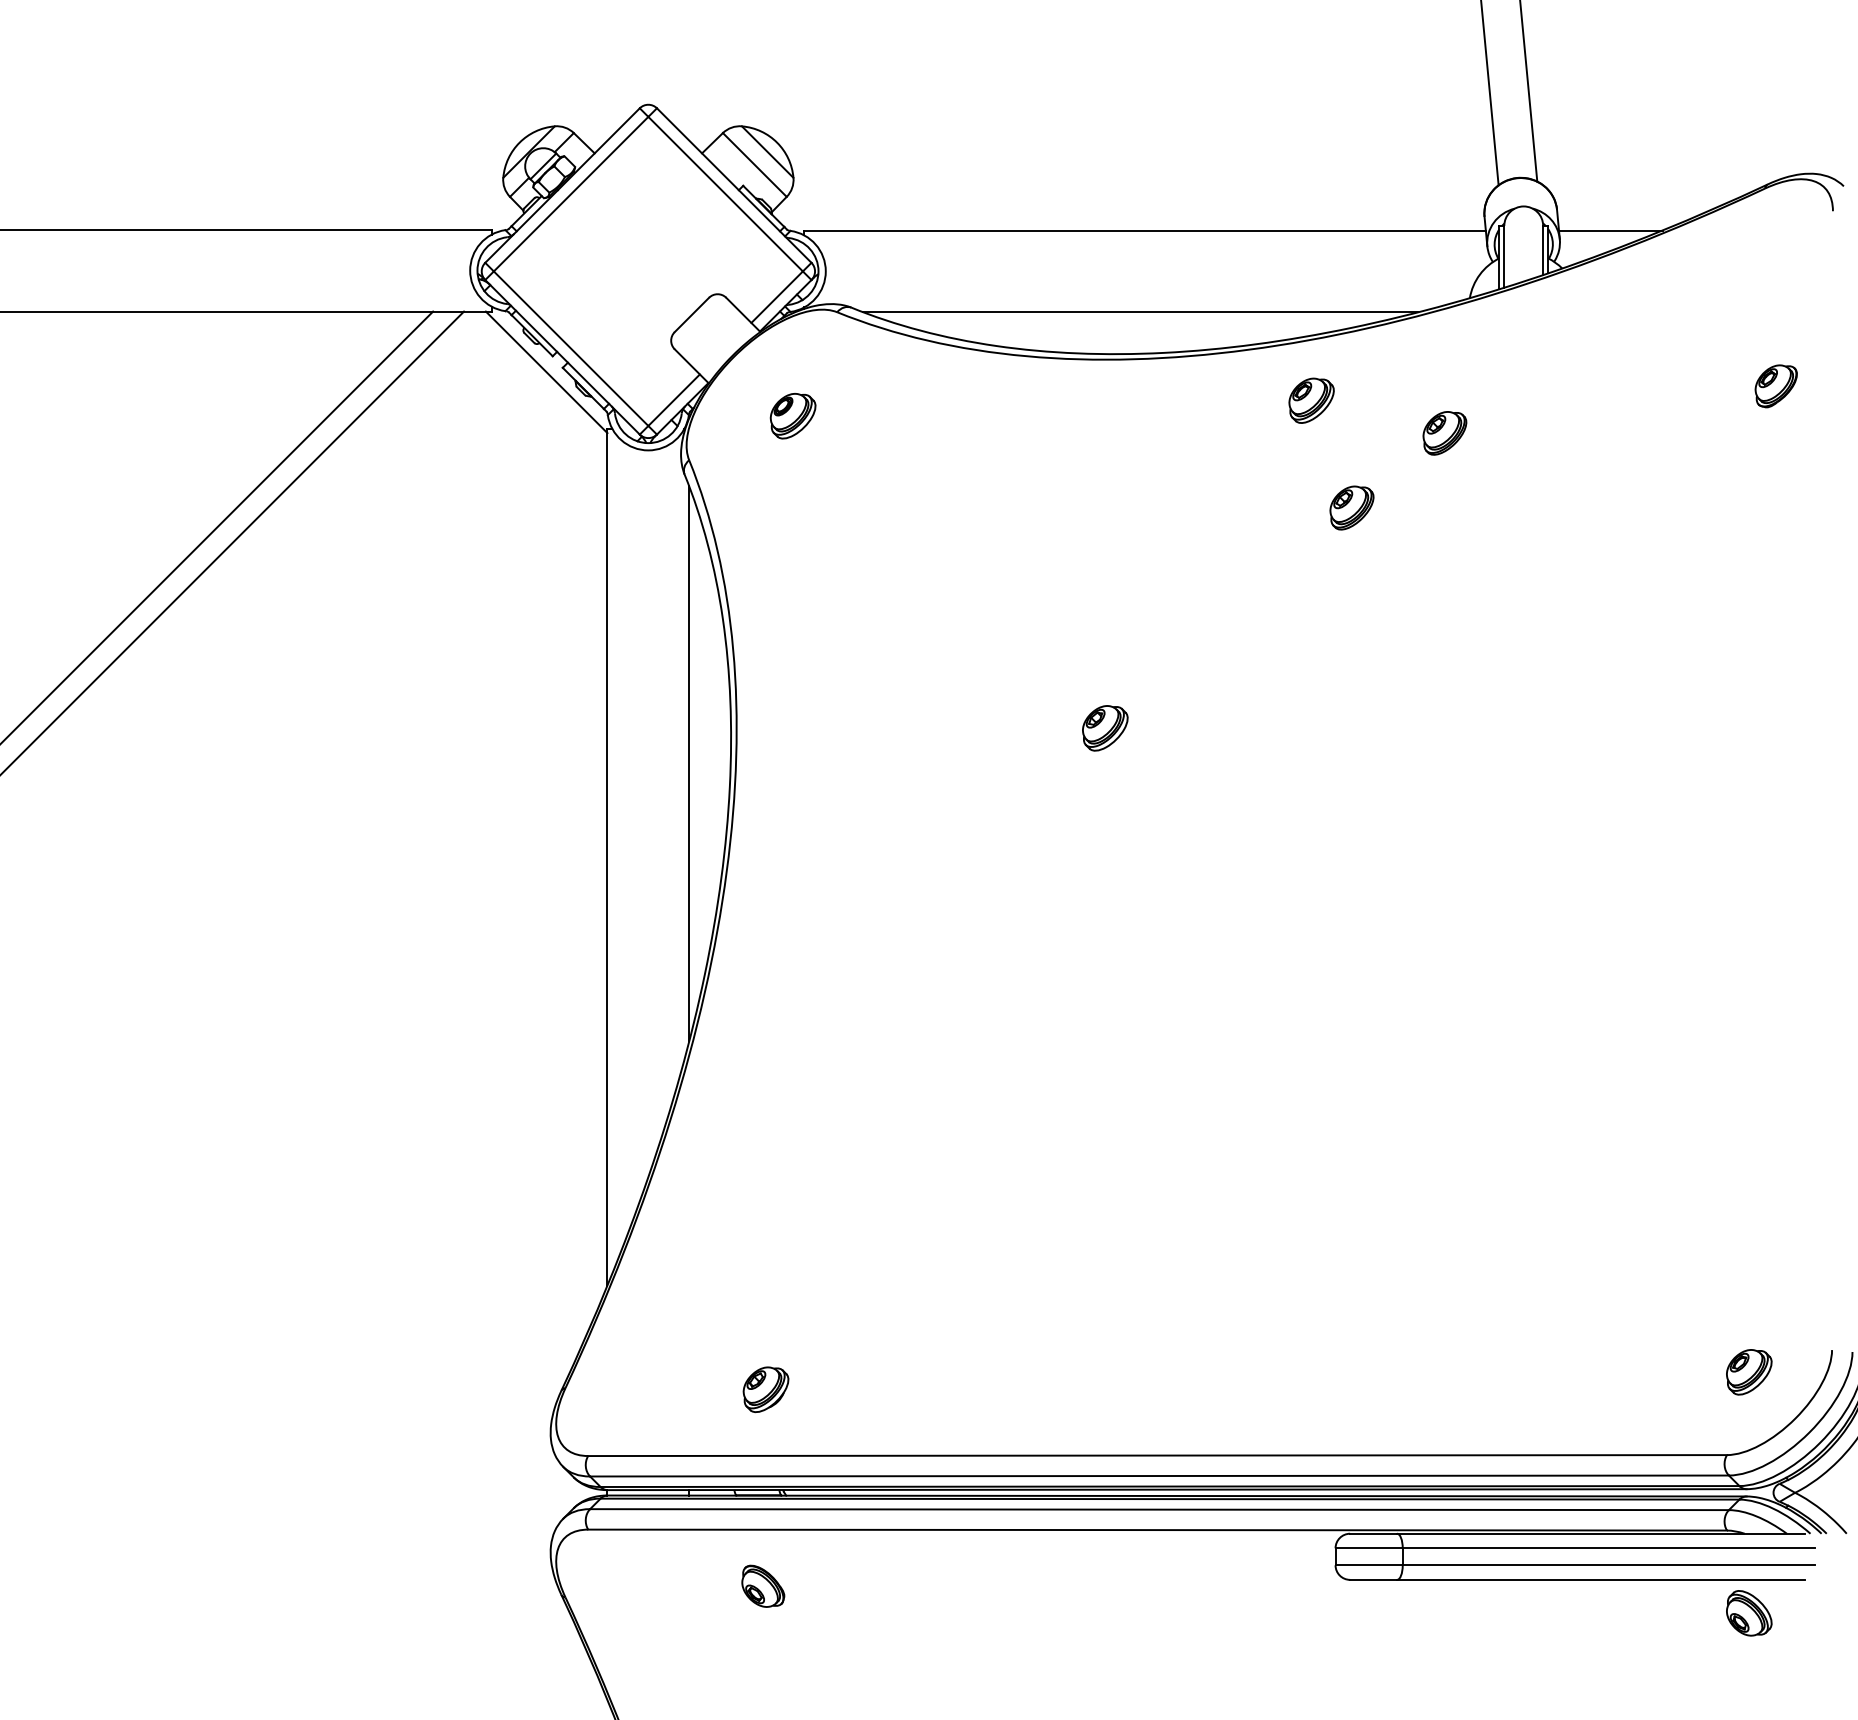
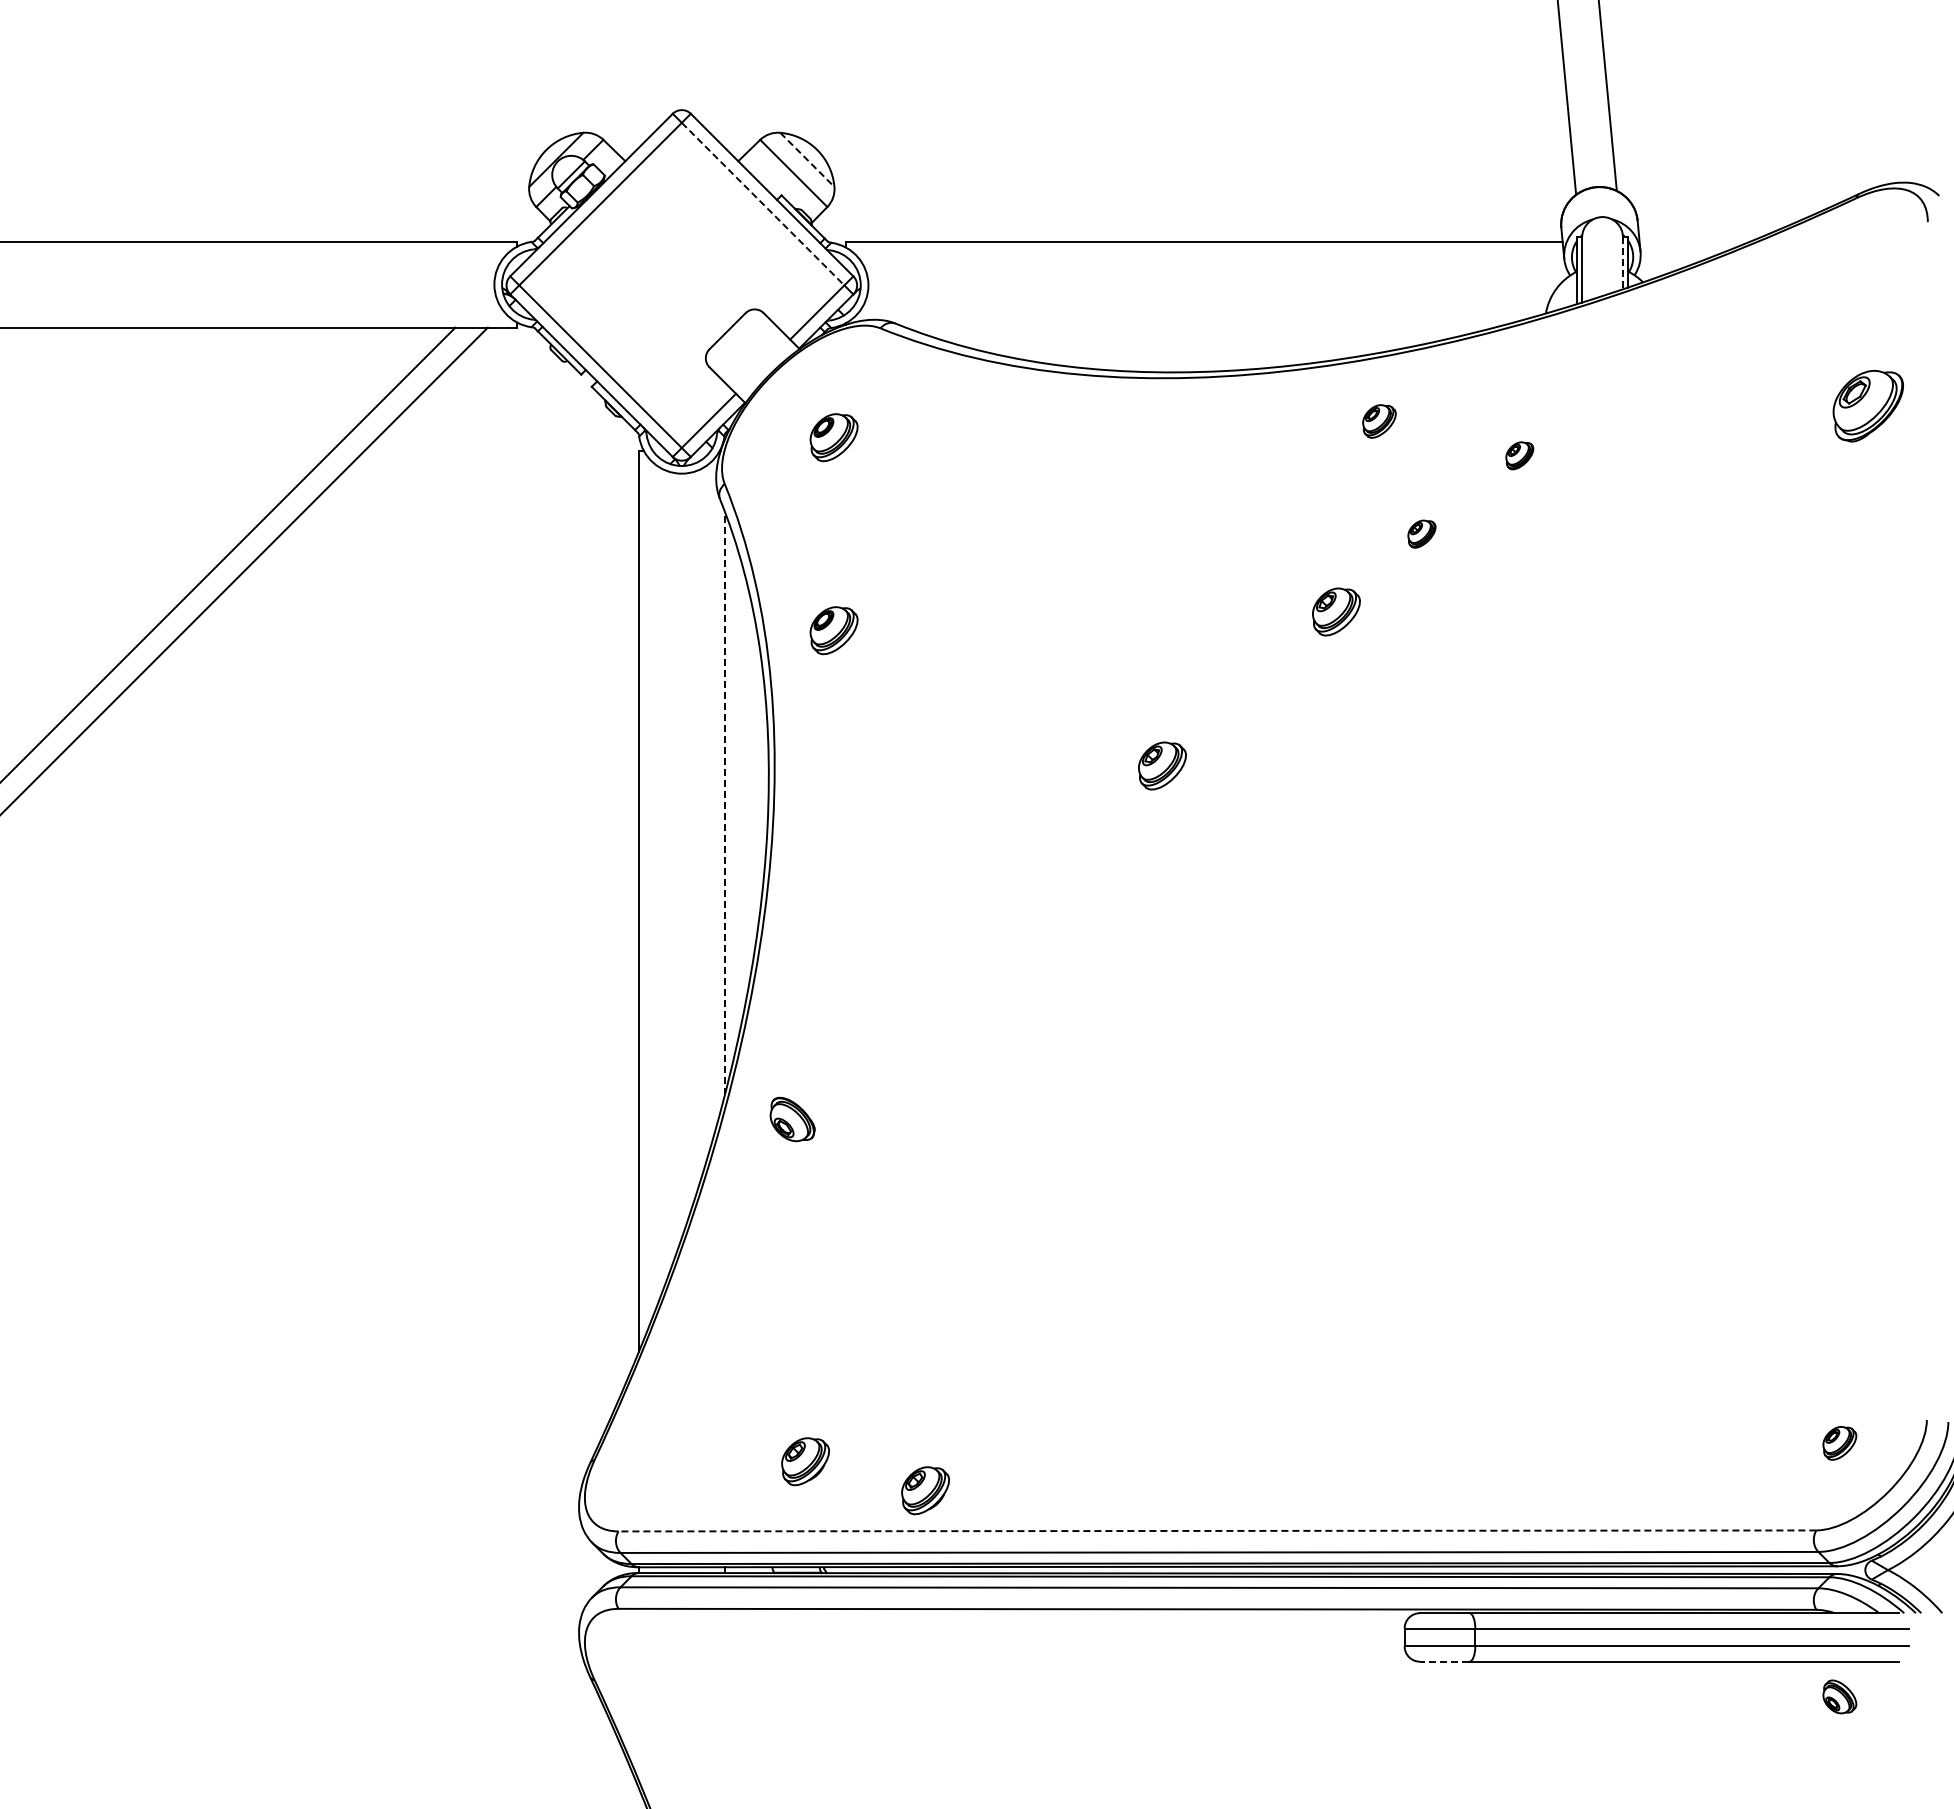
line: (767, 152) -> (807, 160), solid -> dashed
line: (726, 194) -> (763, 204), solid -> dashed
line: (1610, 230) -> (1693, 242), removed
line: (1543, 250) -> (1623, 263), solid -> dashed
line: (1140, 312) -> (1199, 328), removed
line: (546, 372) -> (574, 391), removed
part: (1775, 386) -> (1867, 406), size x1.6
part: (1311, 400) -> (1379, 421), size x0.7
part: (1444, 433) -> (1519, 455), size x0.6
part: (1351, 507) -> (1421, 533), size x0.6
part: (1270, 581) -> (1336, 611), added
part: (792, 599) -> (833, 630), added
line: (688, 763) -> (724, 803), solid -> dashed
part: (1748, 1372) -> (1839, 1443), size x0.7
part: (880, 1417) -> (925, 1490), added
line: (1157, 1455) -> (1217, 1530), solid -> dashed
line: (1373, 1579) -> (1444, 1661), solid -> dashed
part: (763, 1586) -> (792, 1119), moved
part: (1748, 1612) -> (1839, 1696), size x0.7

